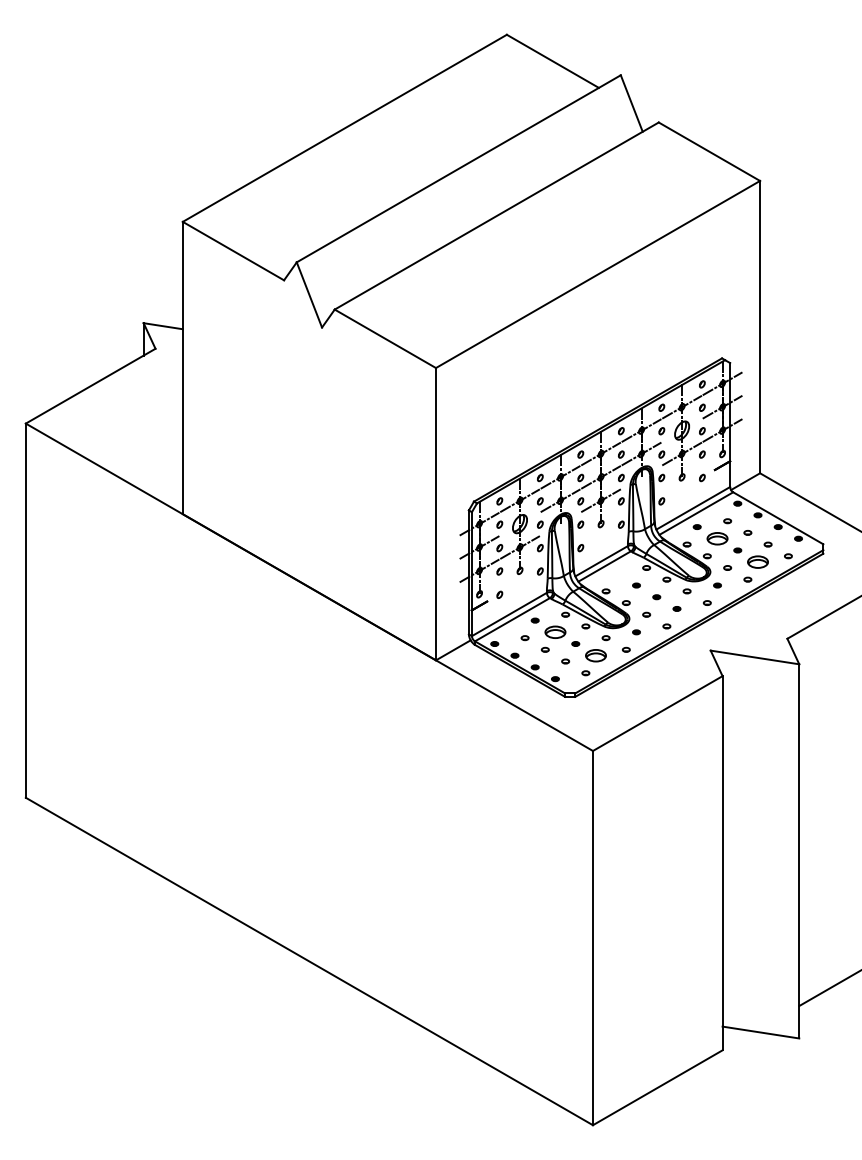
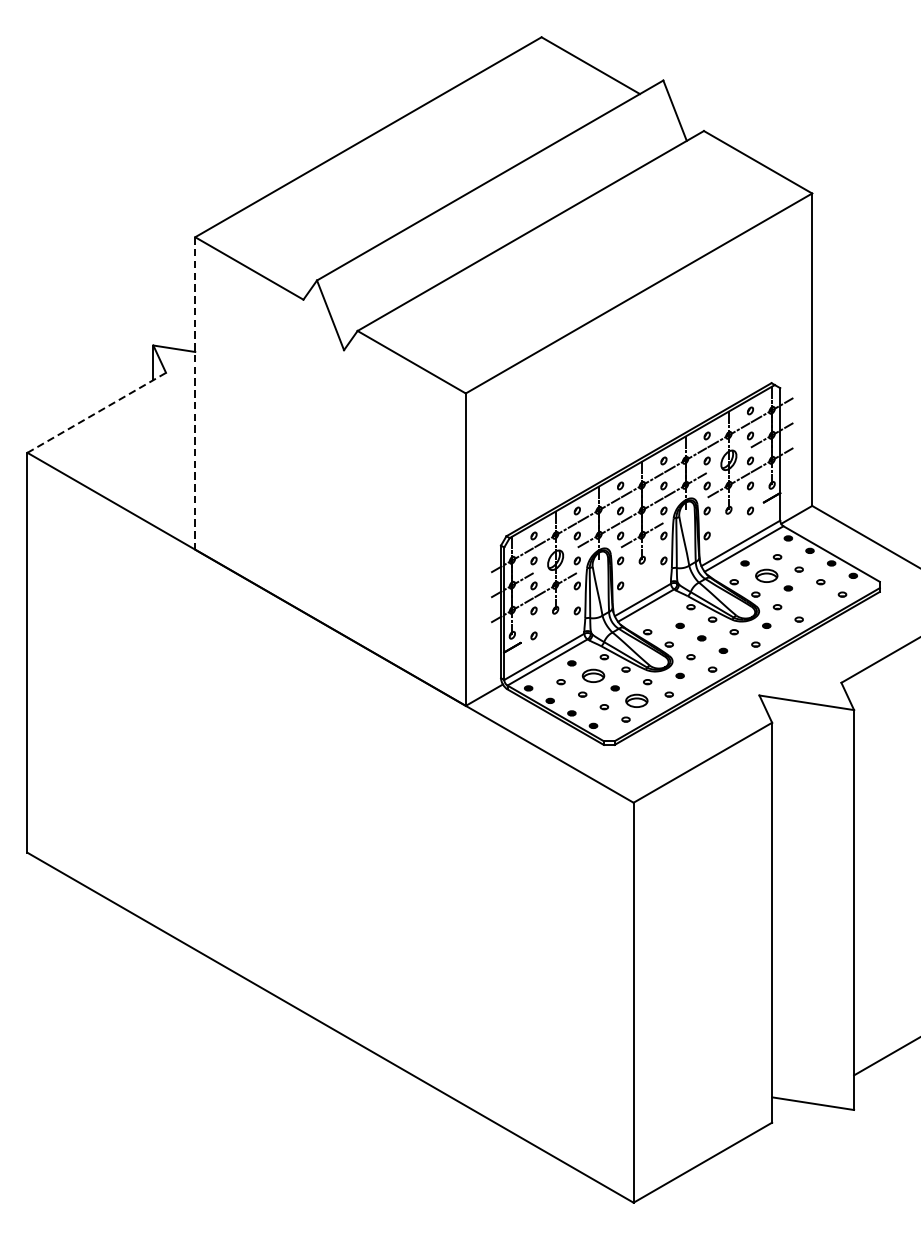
line: (182, 368) -> (194, 393), solid -> dashed
line: (90, 386) -> (96, 413), solid -> dashed
part: (757, 561) -> (809, 600), removed

